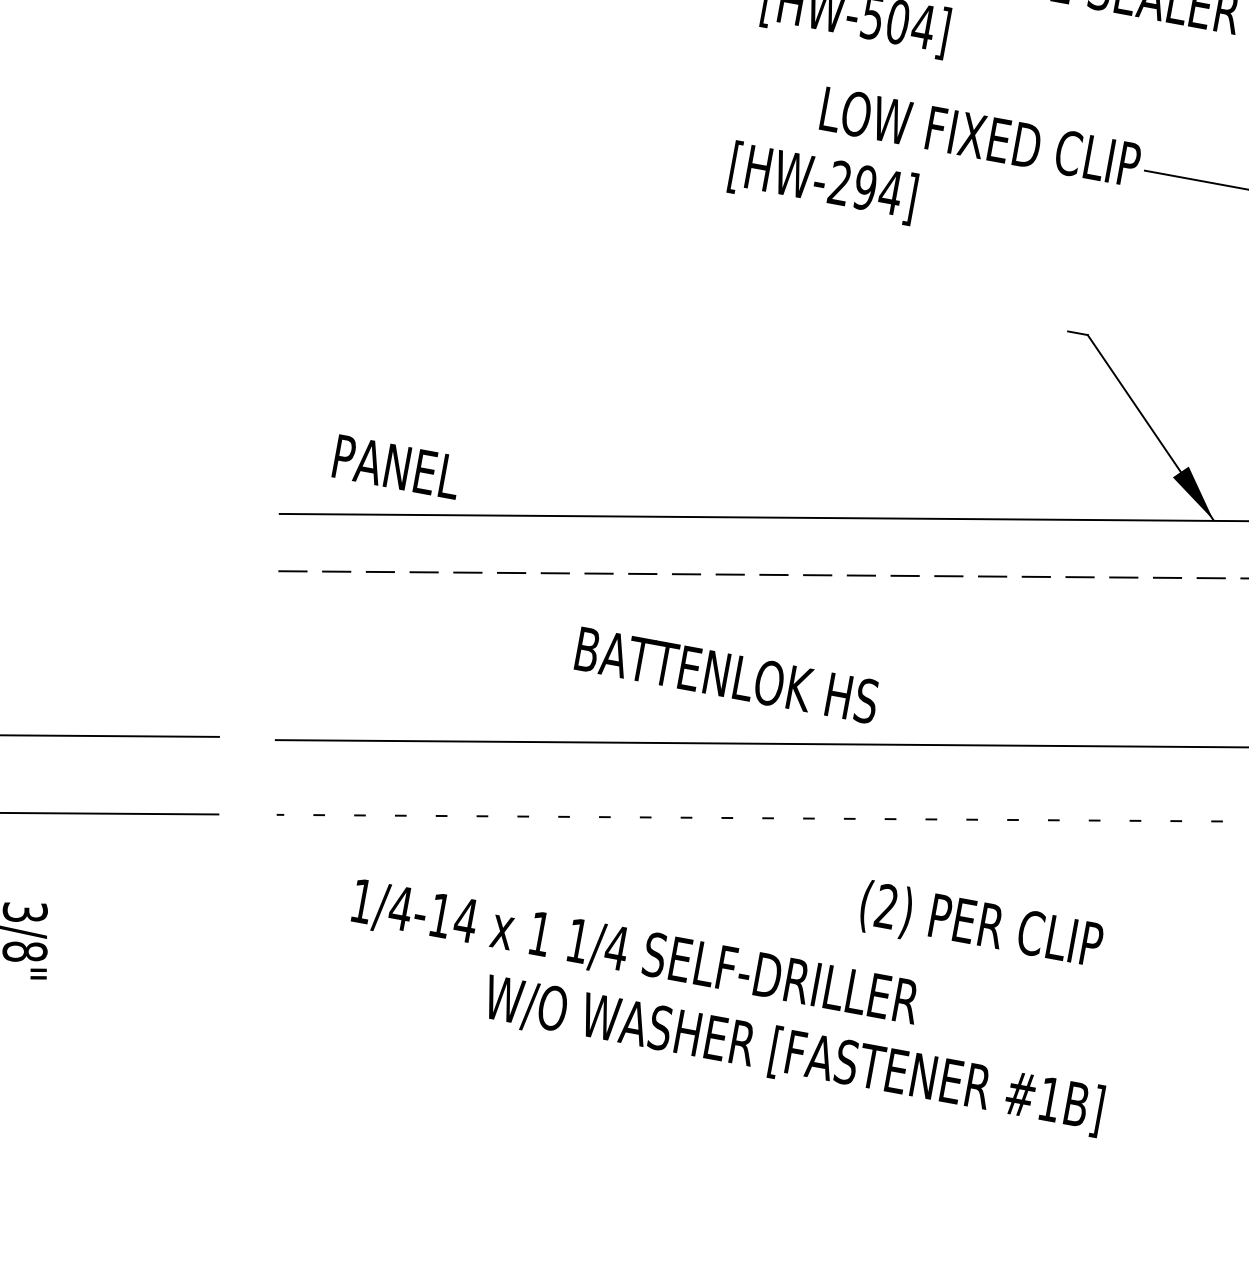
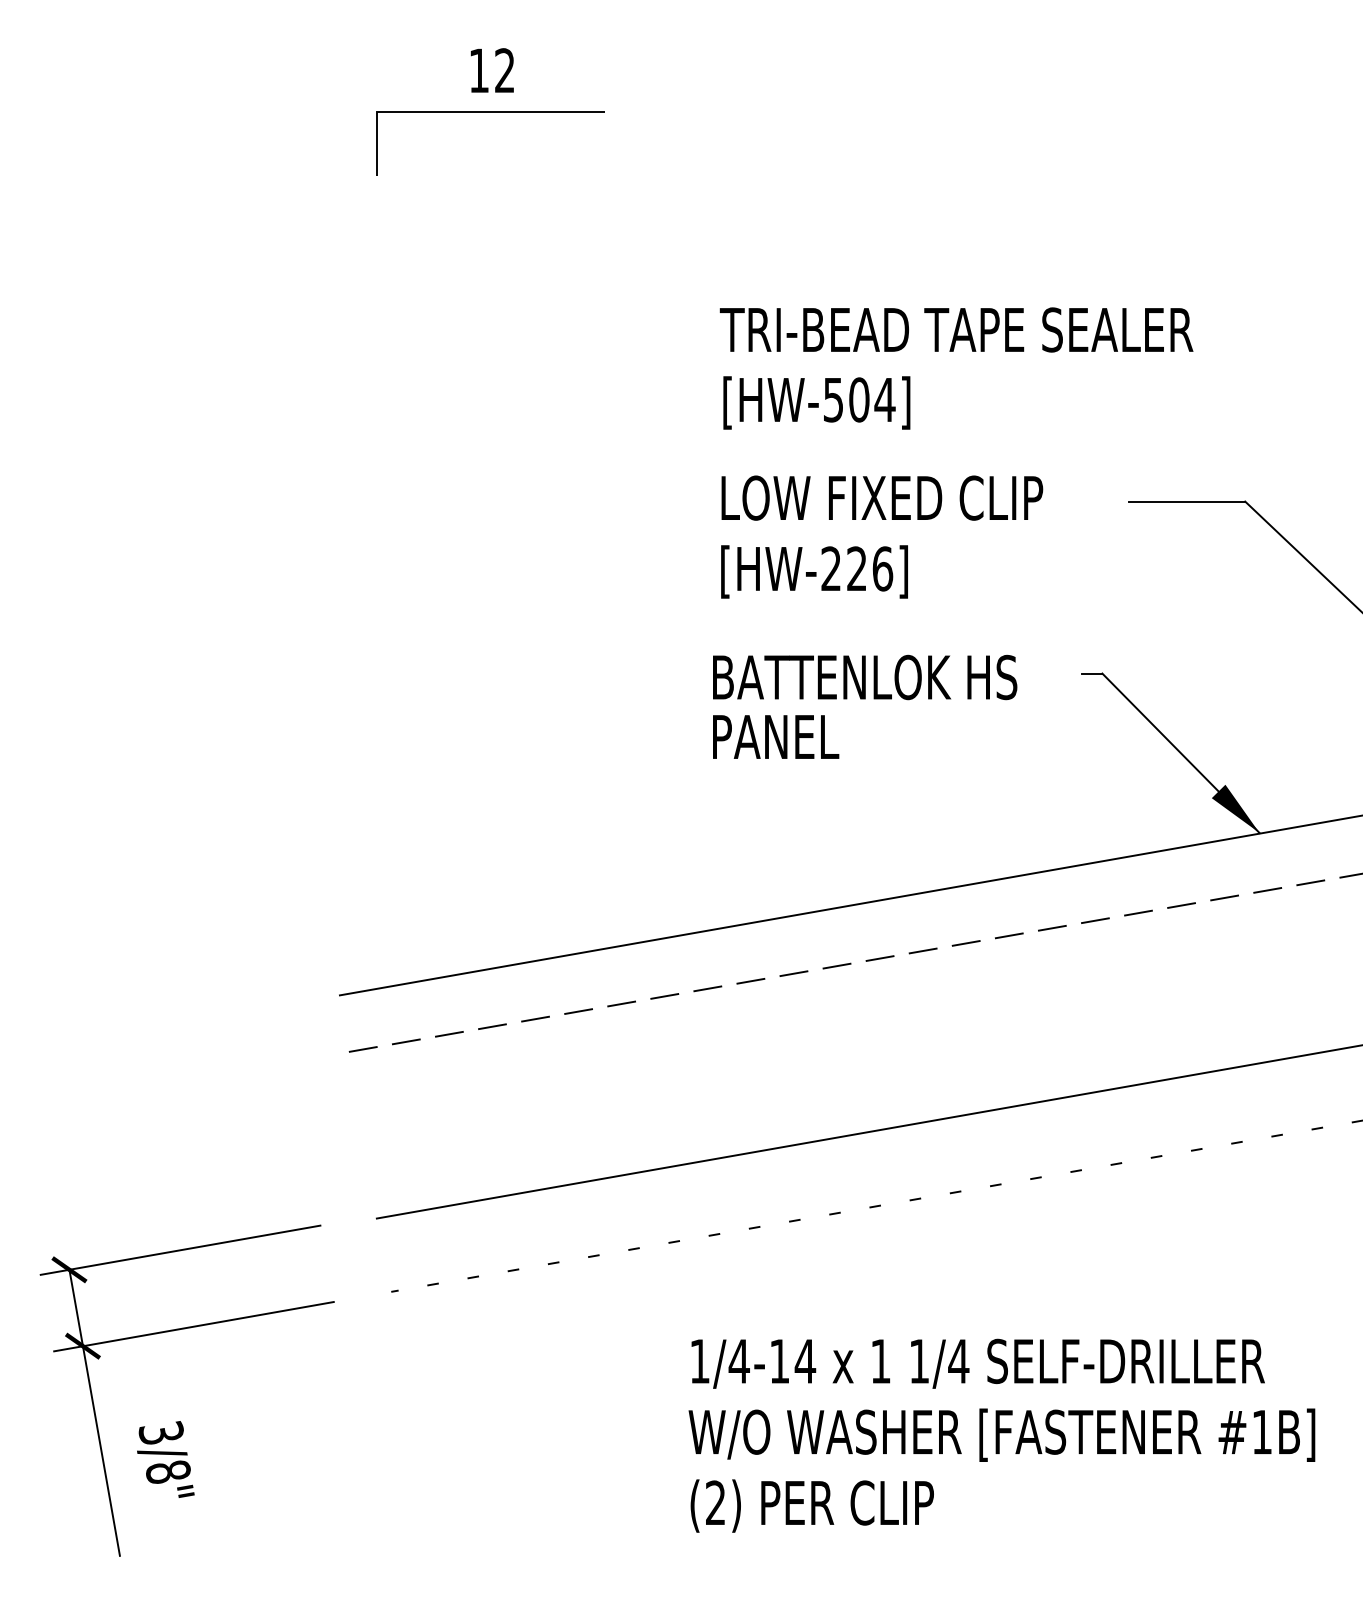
text: (980, 136) -> (882, 497), moved
text: (877, 189) -> (869, 568), [HW-294] -> [HW-226]
text: (397, 466) -> (776, 736), moved
text: (727, 675) -> (865, 677), moved
text: (980, 926) -> (811, 1505), moved
text: (634, 953) -> (977, 1363), moved
text: (793, 1054) -> (1001, 1434), moved

